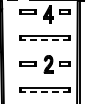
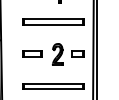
line: (45, 40) -> (53, 24), dashed -> solid
line: (45, 92) -> (53, 89), dashed -> solid

